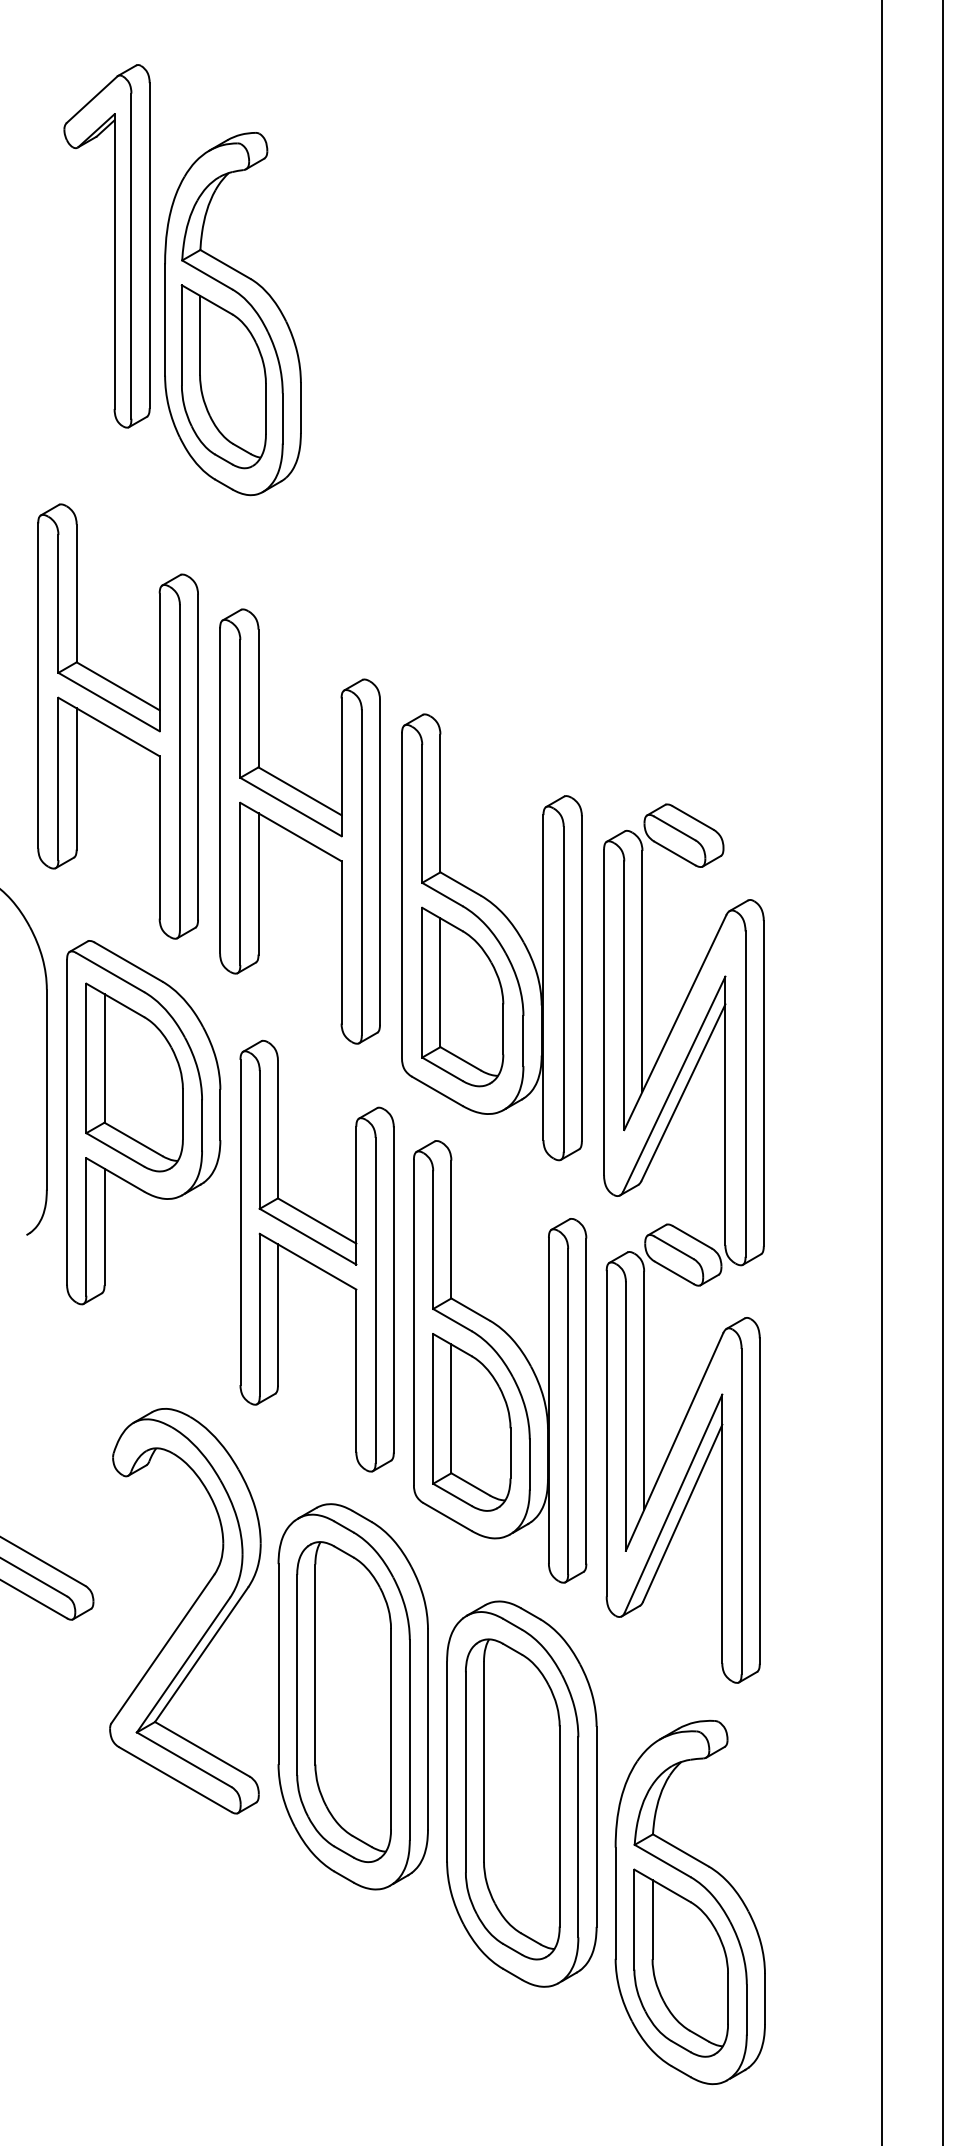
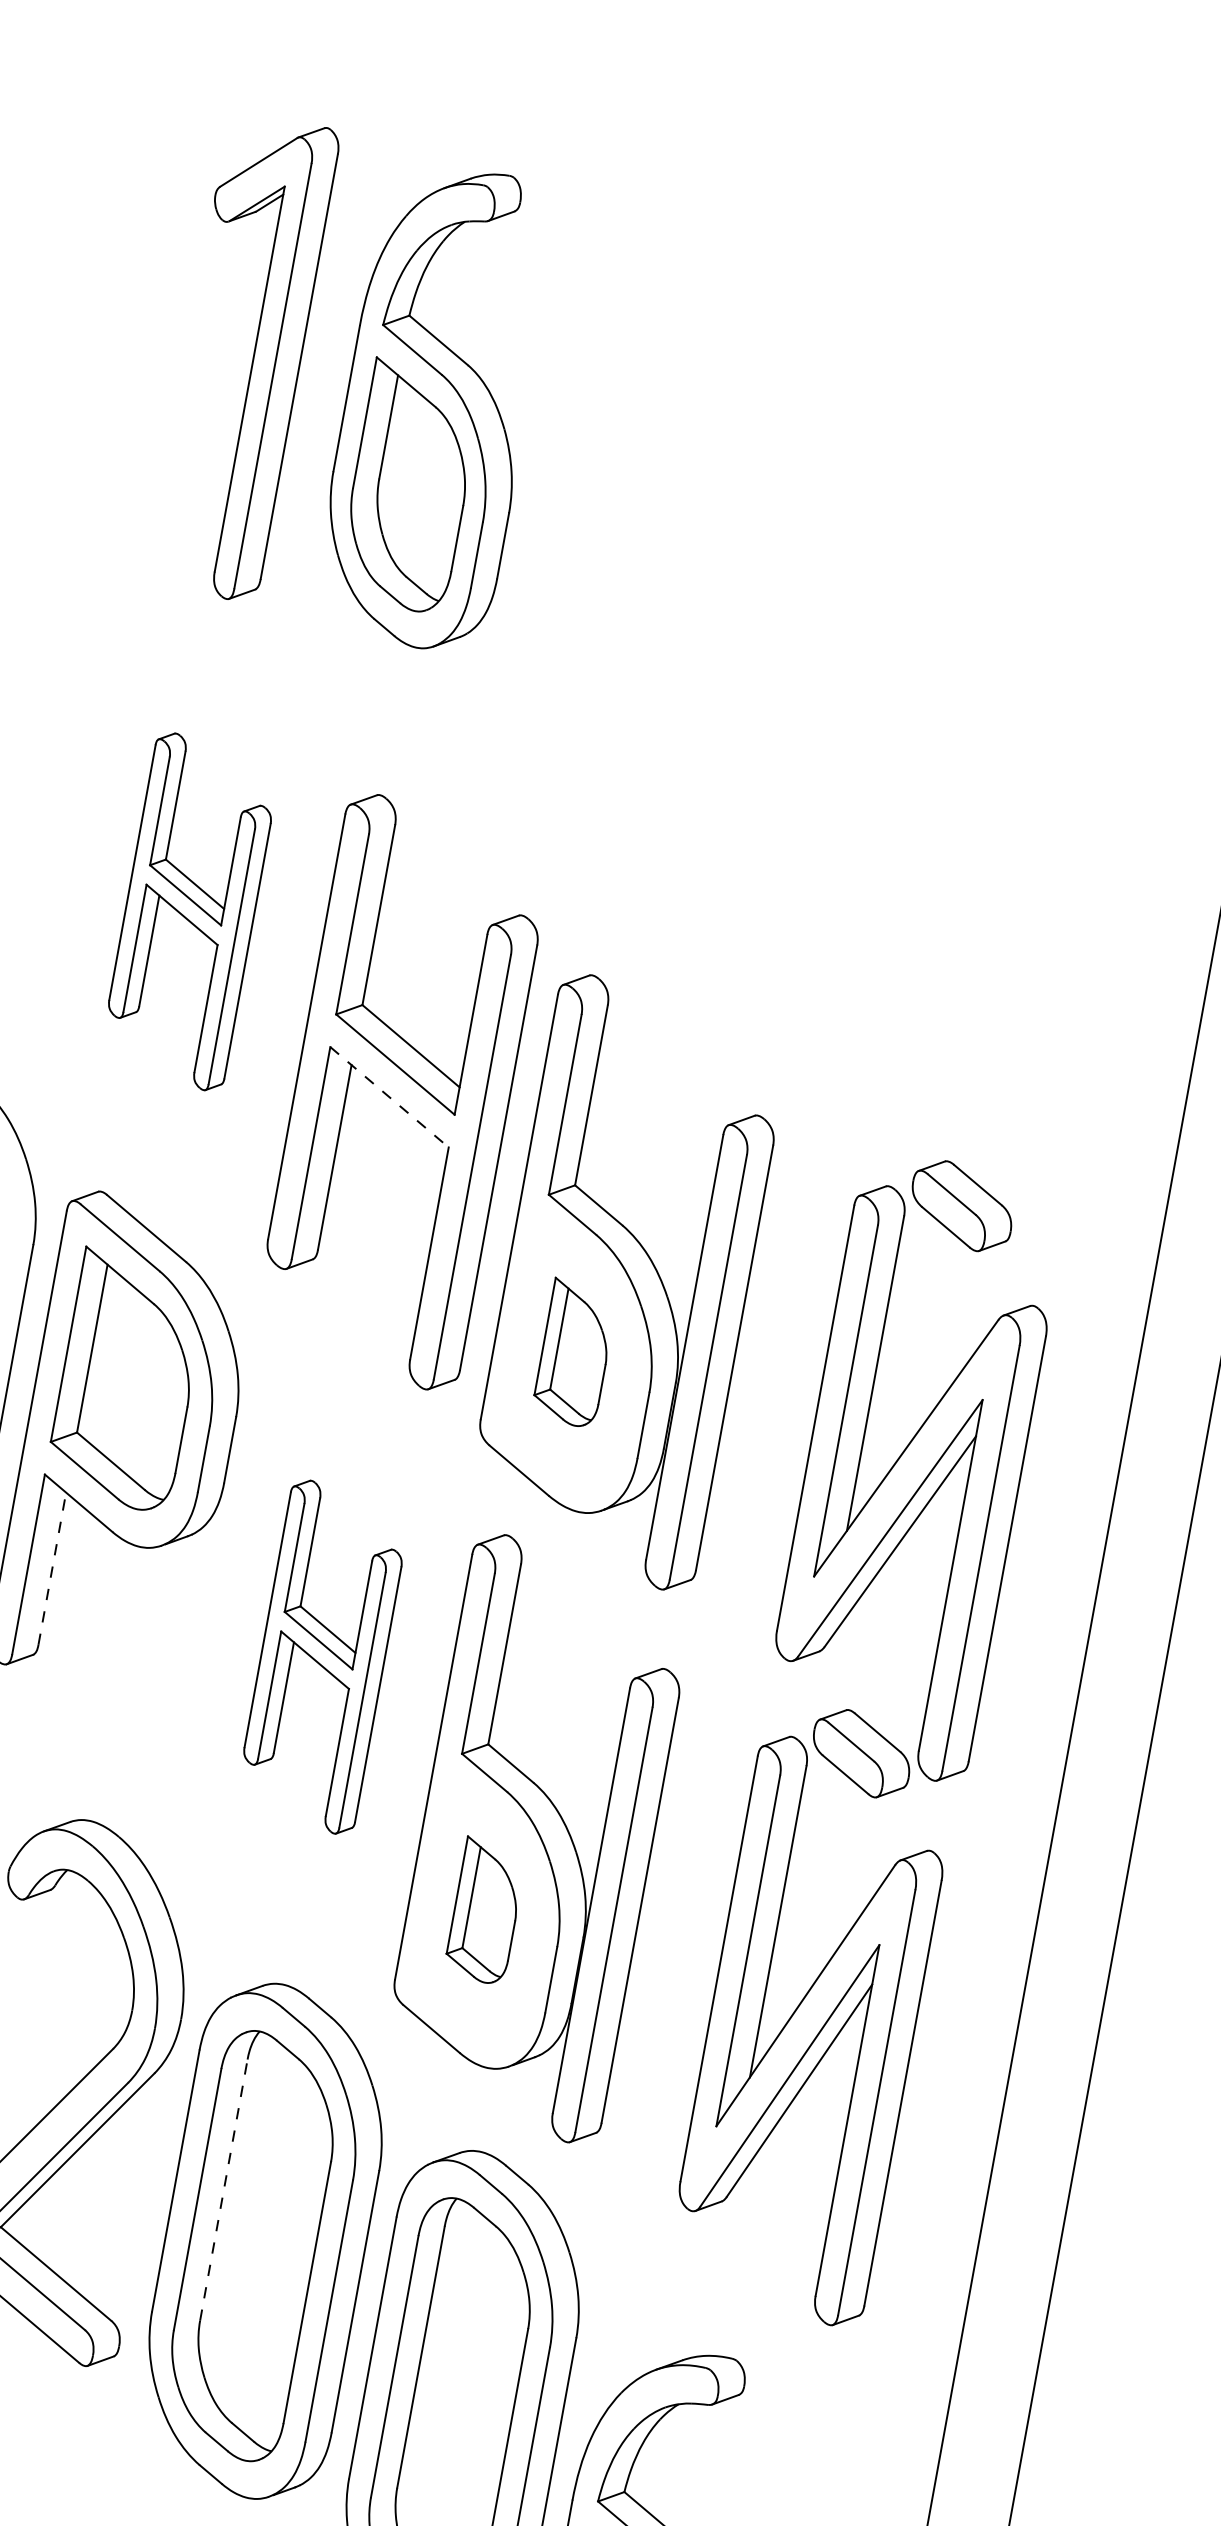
part: (114, 246) -> (253, 359), moved
part: (117, 721) -> (189, 911), size x0.6
line: (291, 832) -> (390, 1097), solid -> dashed
part: (462, 996) -> (574, 1352), size x0.6
line: (104, 1226) -> (52, 1568), solid -> dashed
part: (683, 1243) -> (864, 1738), moved
part: (316, 1255) -> (322, 1656), size x0.6
part: (471, 1422) -> (485, 1911), size x0.6
line: (315, 1664) -> (224, 2190), solid -> dashed

